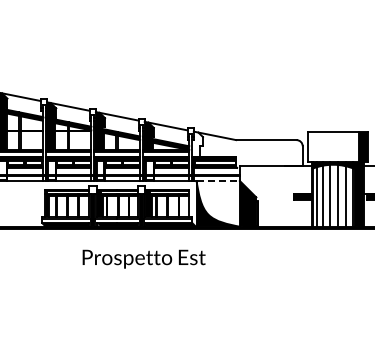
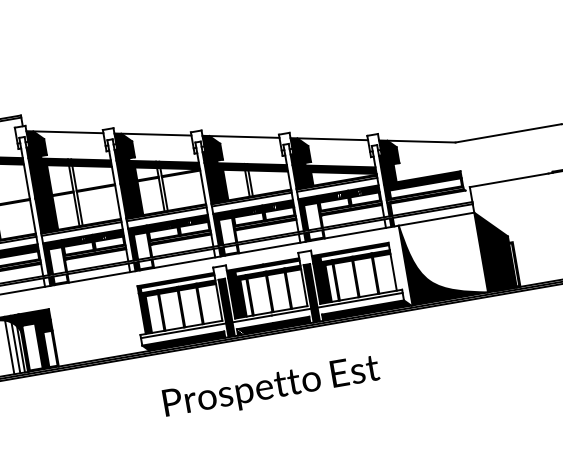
fill: (197, 143) -> (389, 160), added
line: (218, 181) -> (437, 219), dashed -> solid
text: (143, 258) -> (270, 387), moved

